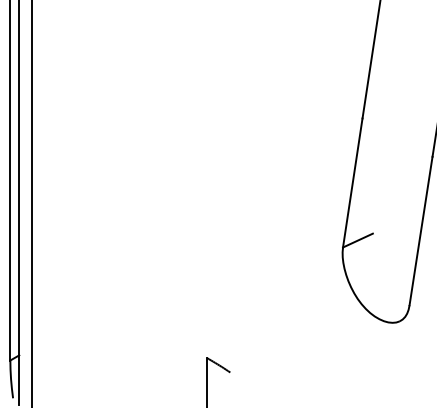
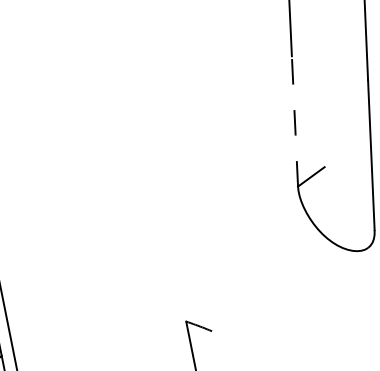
line: (352, 182) -> (294, 121), solid -> dashed

